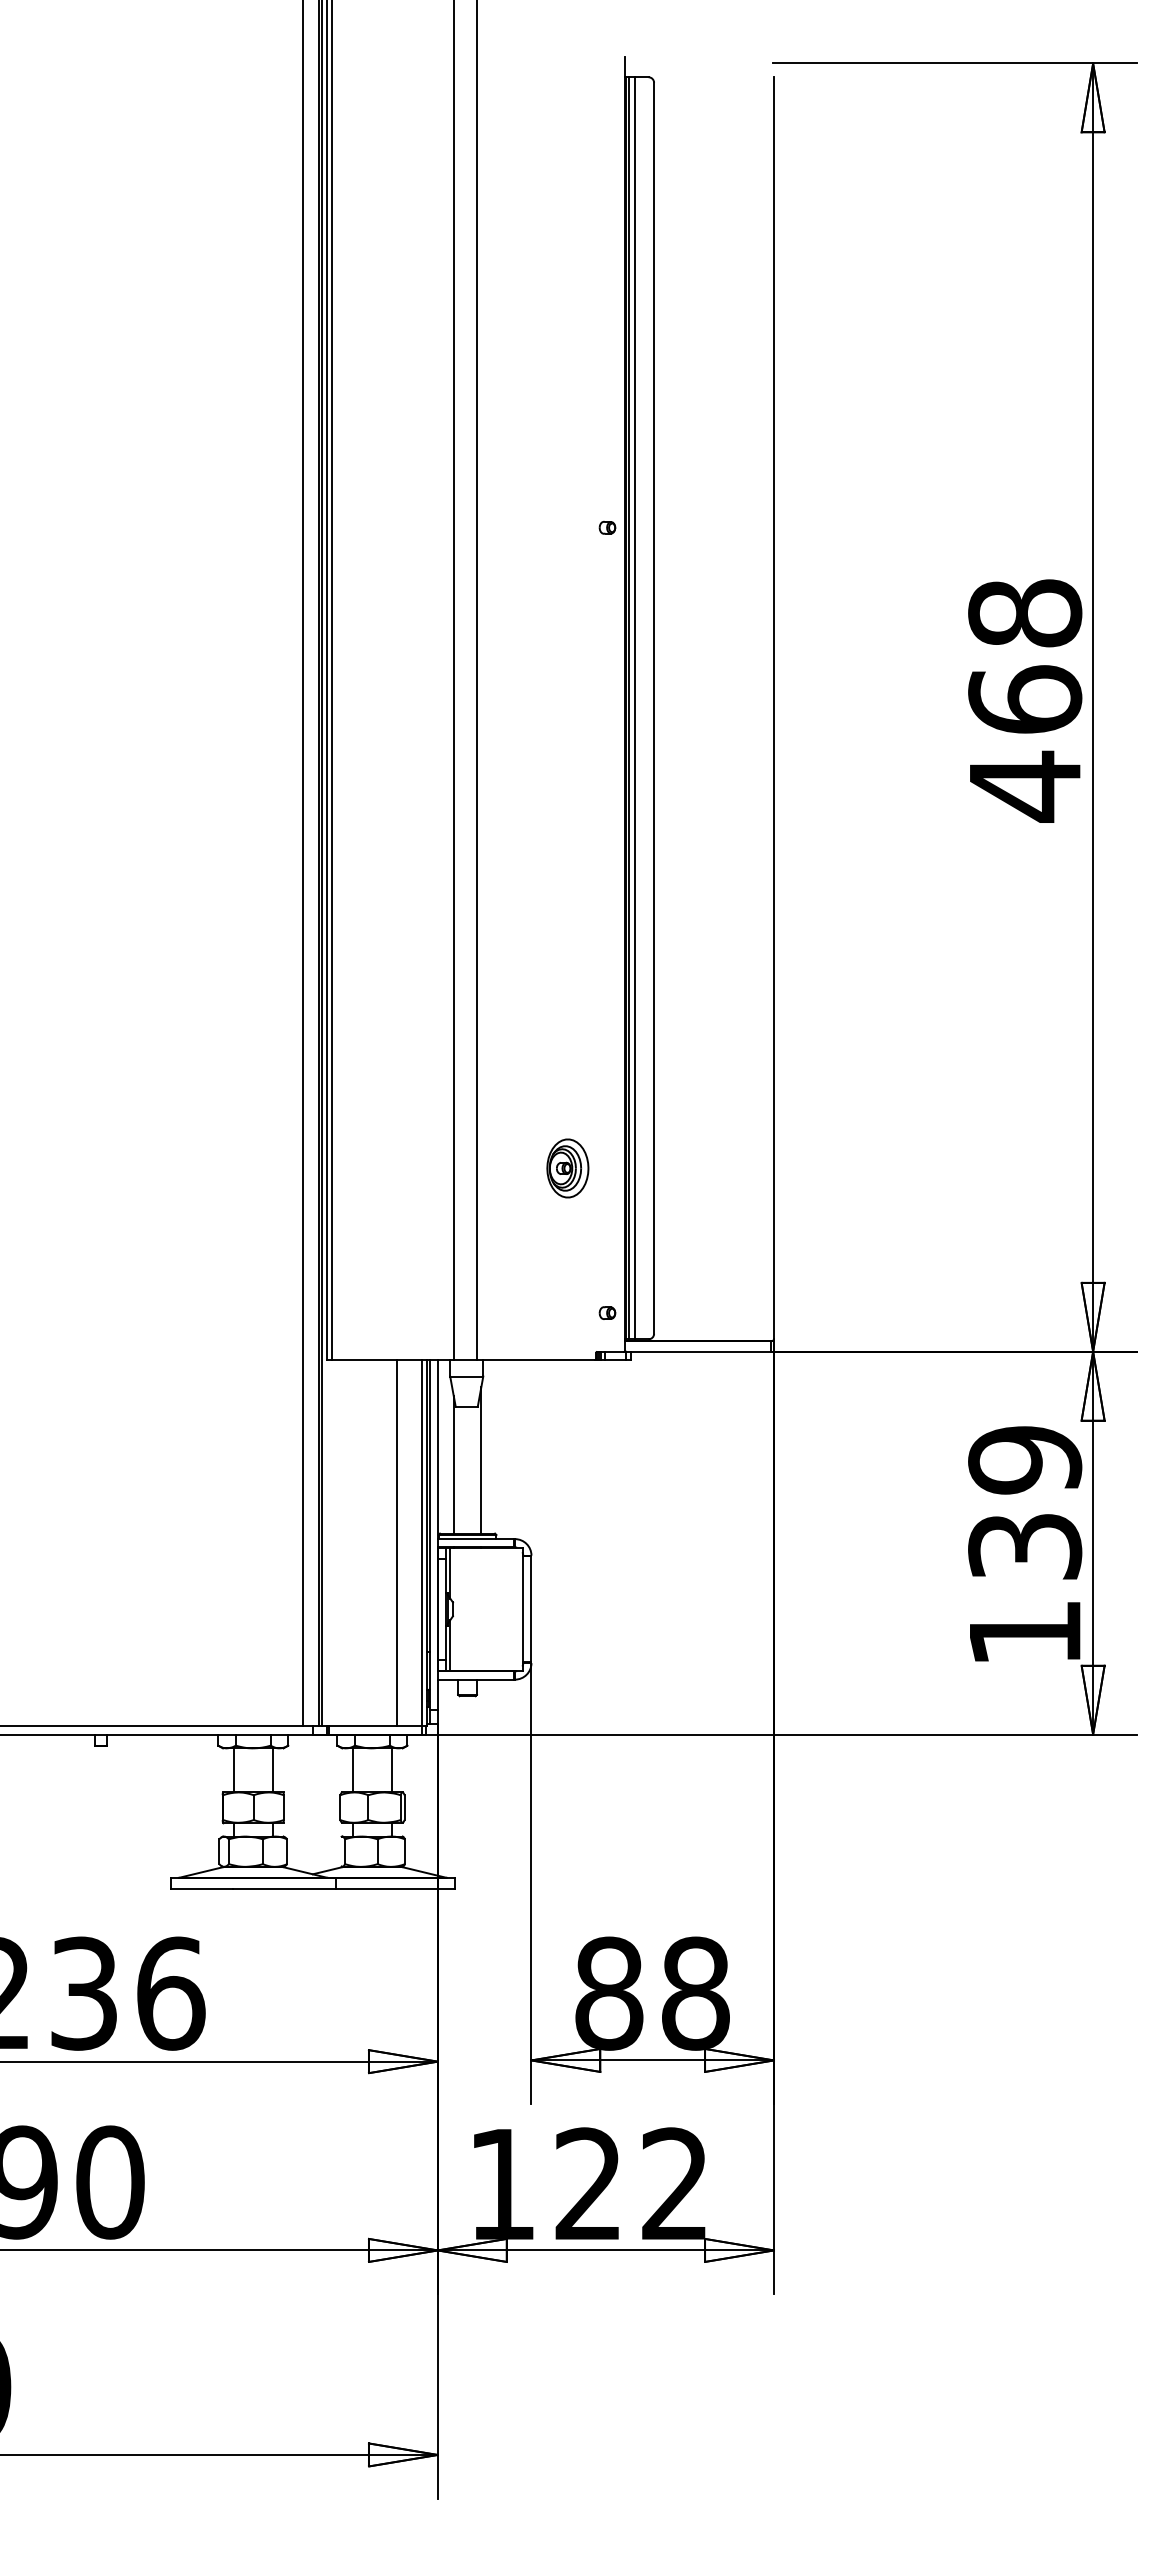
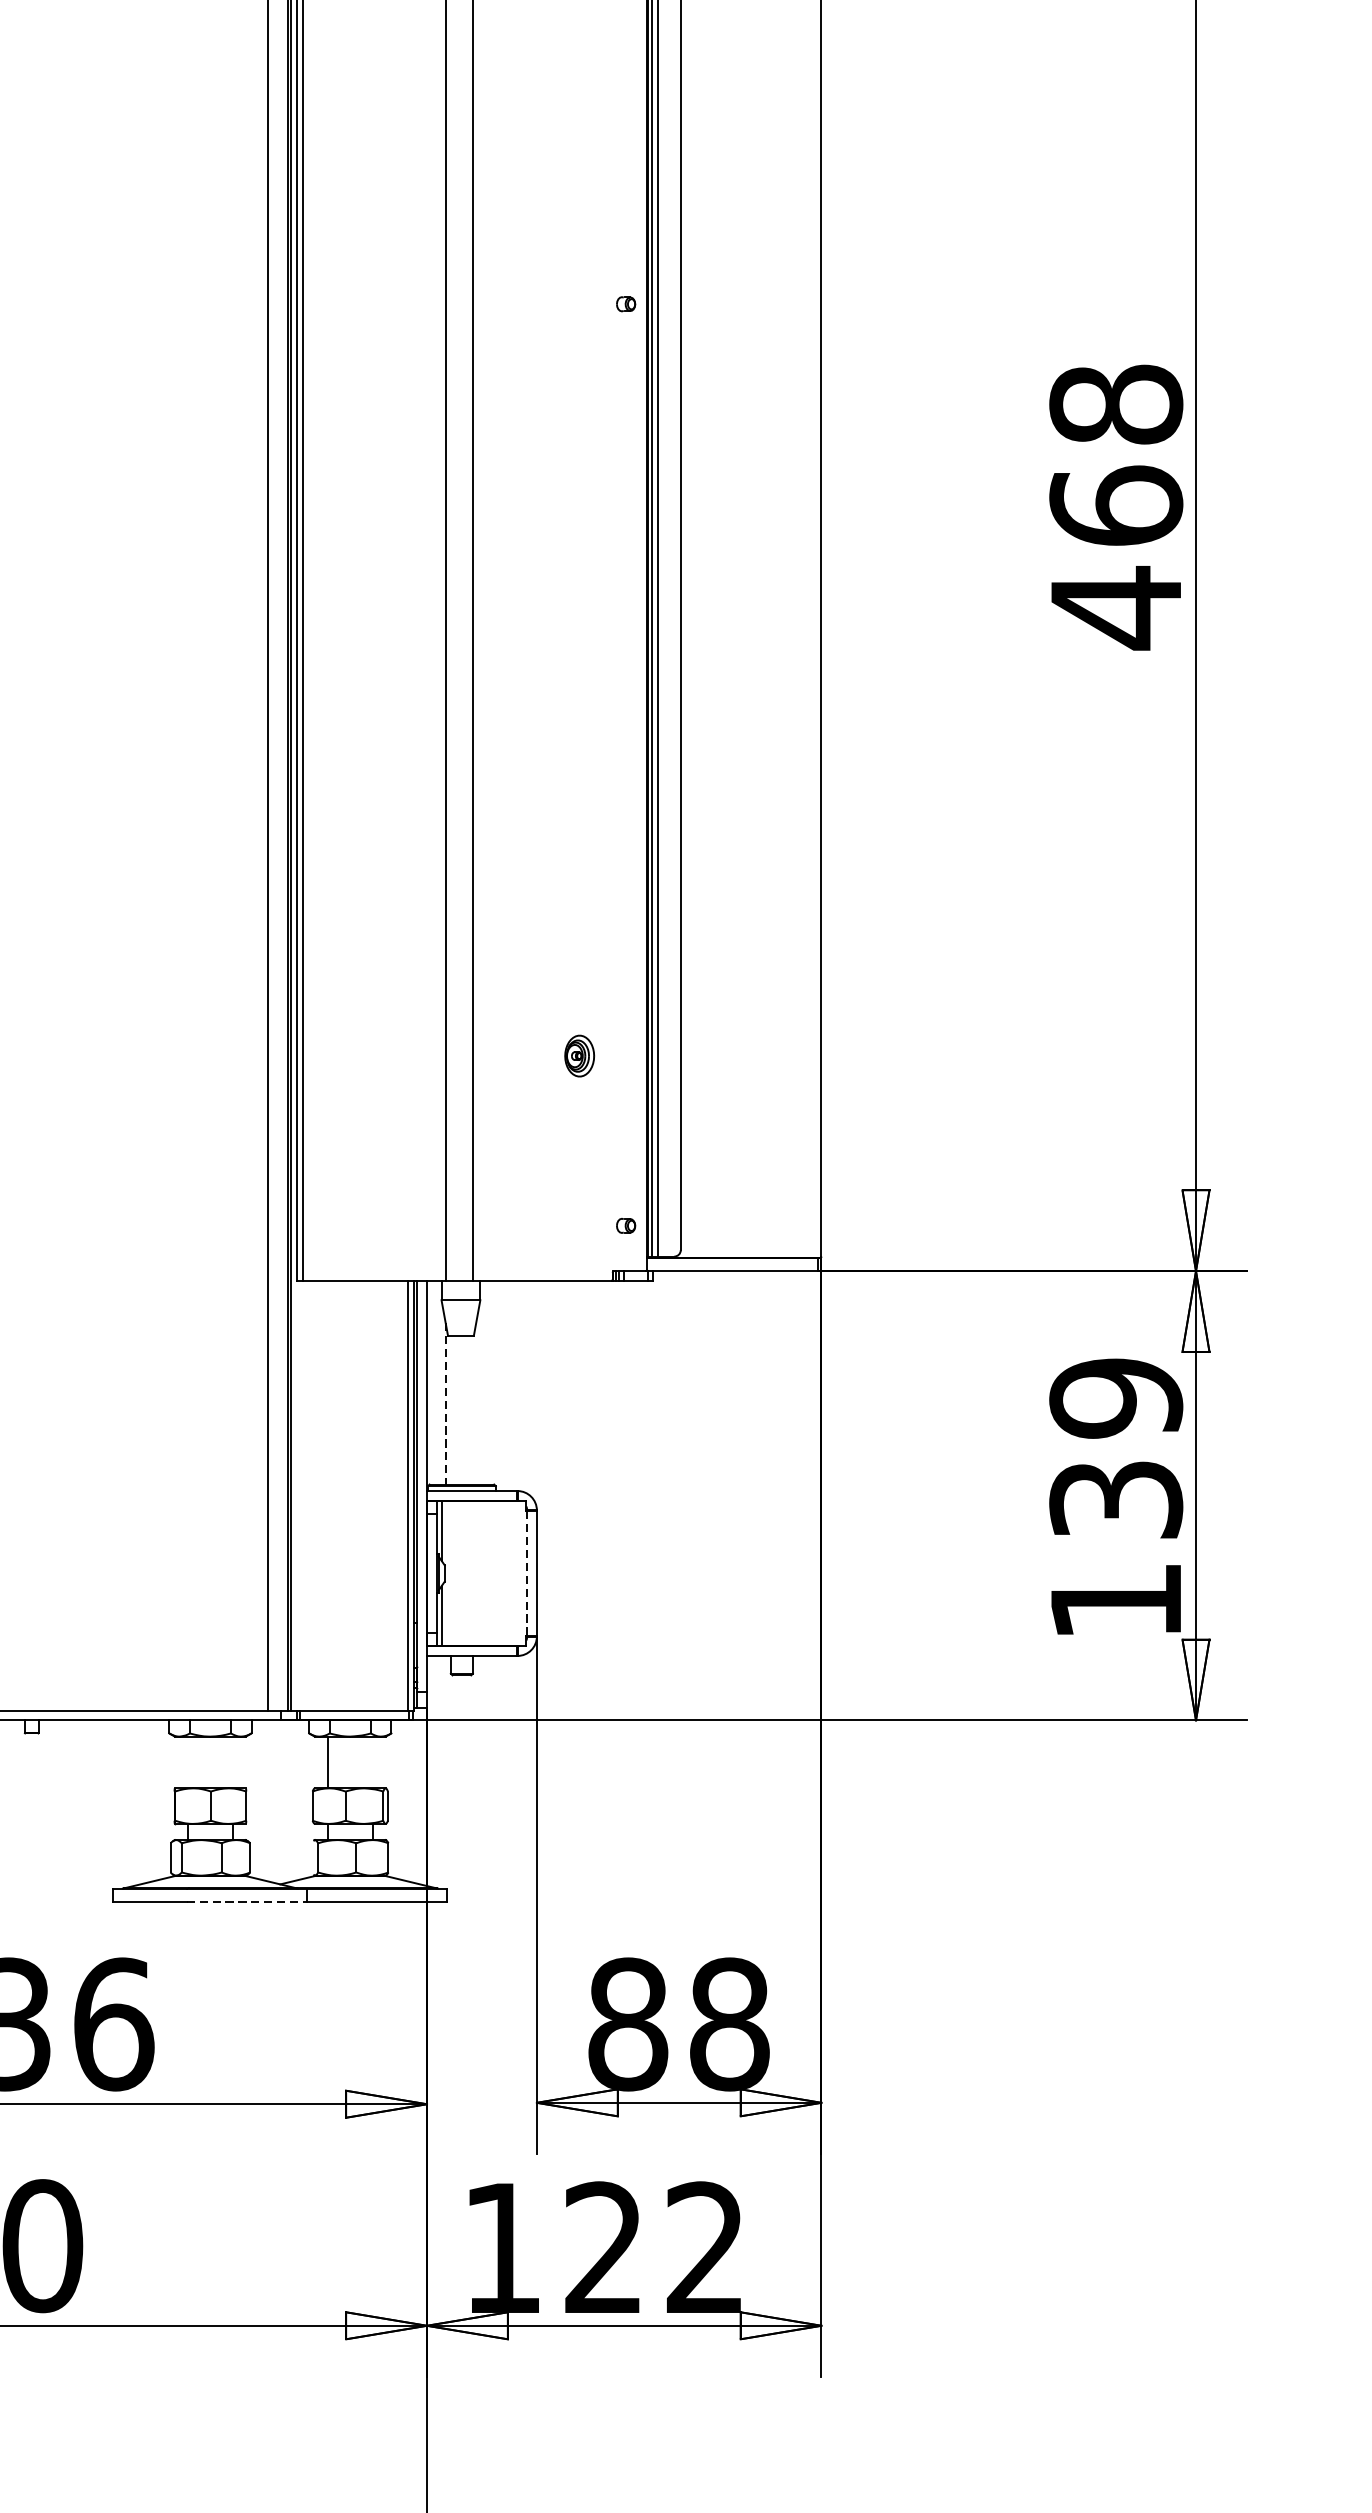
part: (567, 1168) -> (579, 1056), size x0.6
line: (481, 1460) -> (478, 1398), removed
line: (453, 1464) -> (445, 1403), solid -> dashed
line: (397, 1543) -> (379, 1496), removed
line: (523, 1609) -> (527, 1573), solid -> dashed
line: (233, 1770) -> (187, 1762), removed
line: (272, 1770) -> (232, 1762), removed
line: (391, 1770) -> (372, 1762), removed
line: (285, 1888) -> (248, 1901), solid -> dashed

